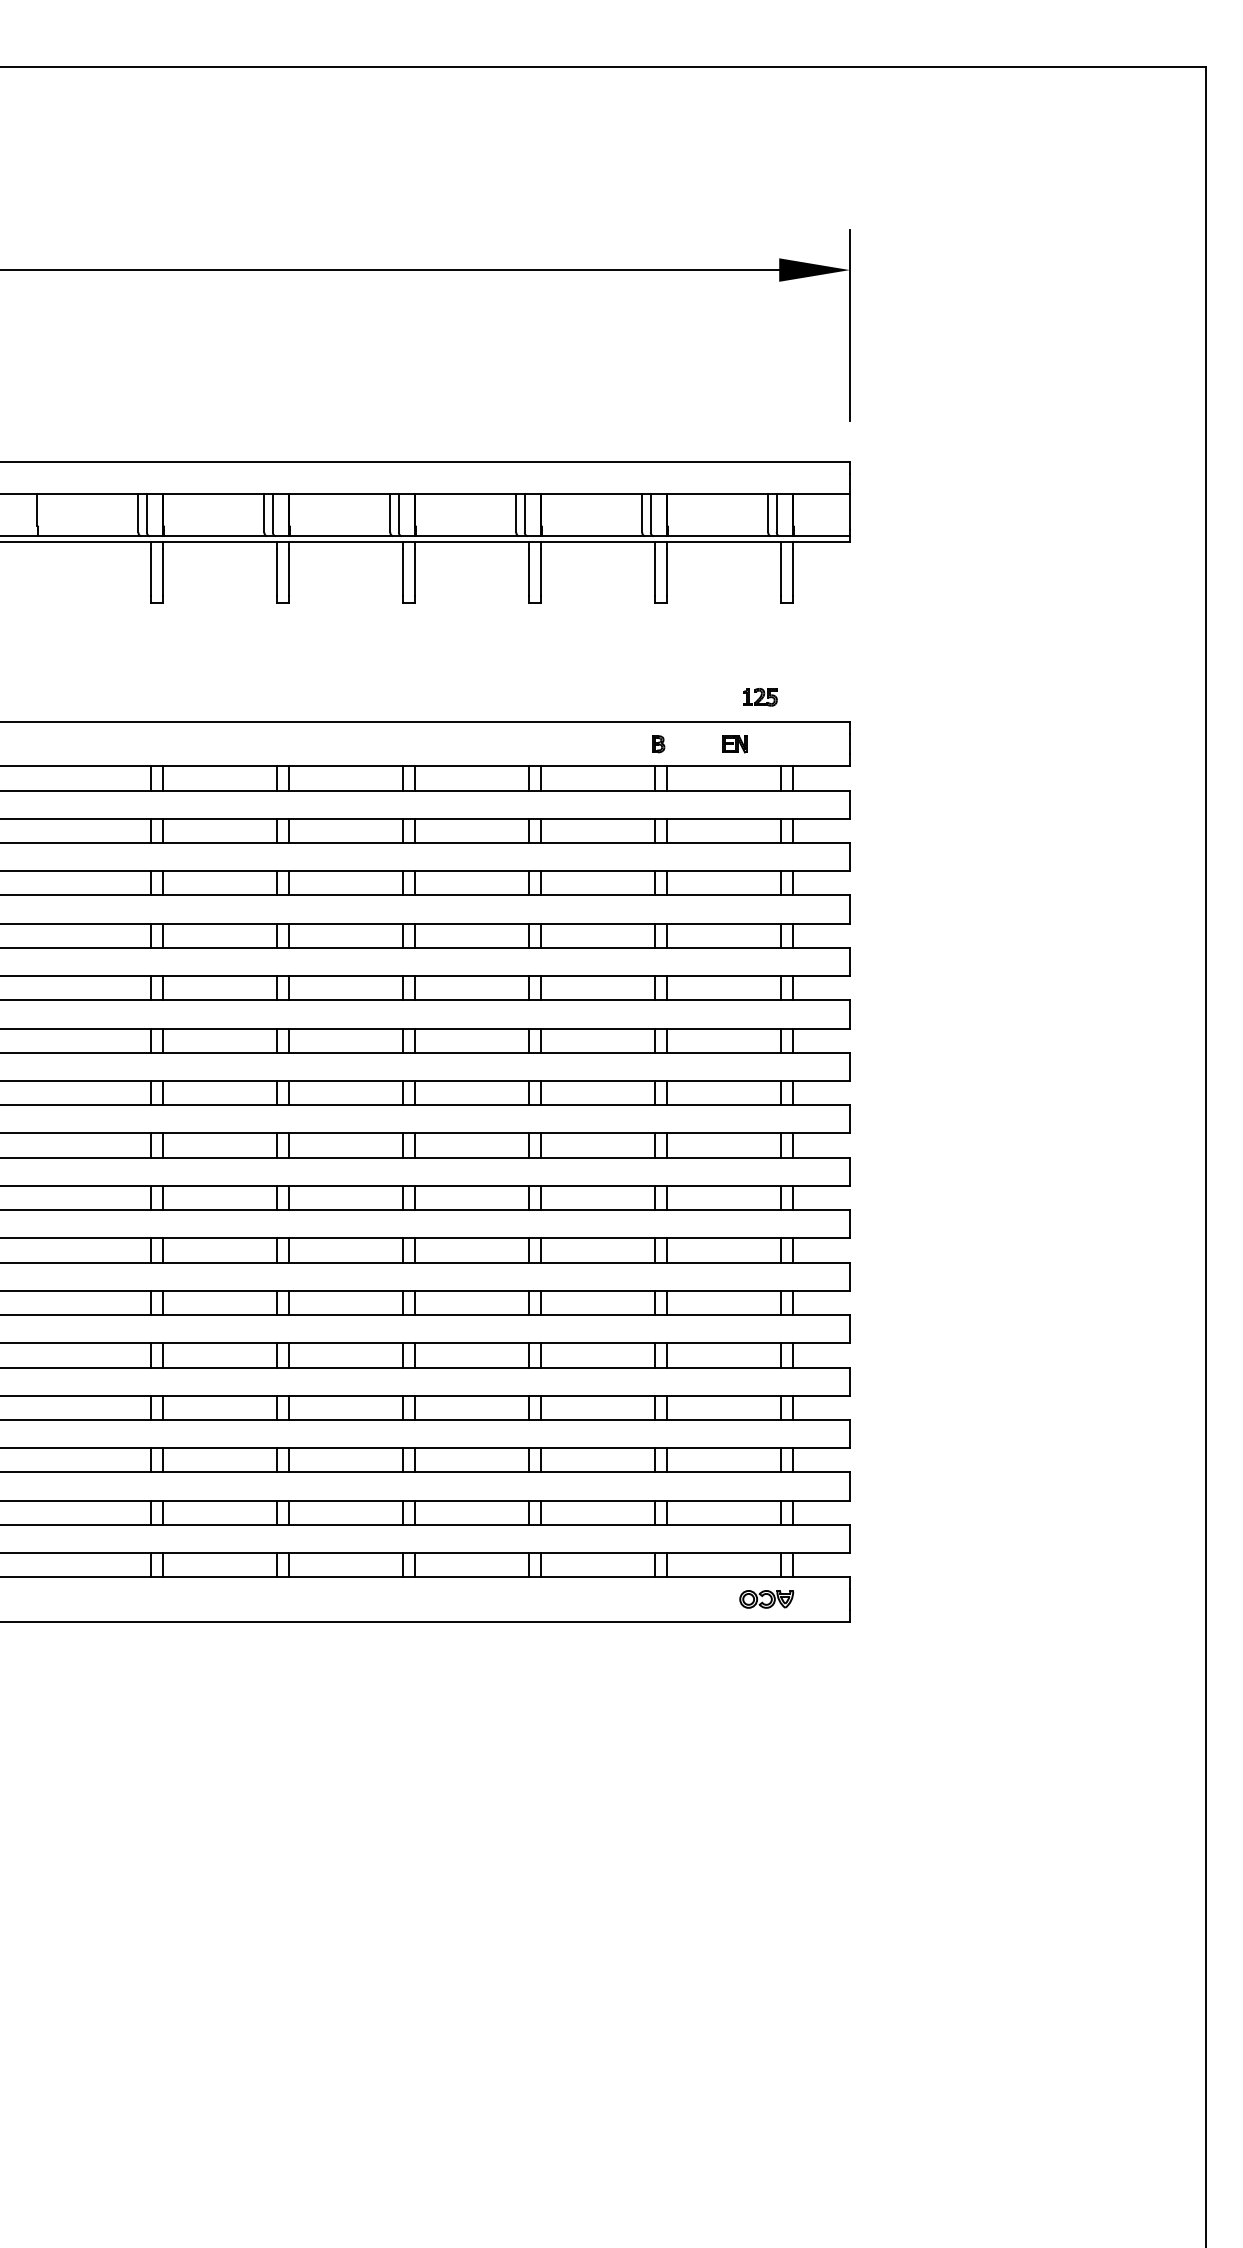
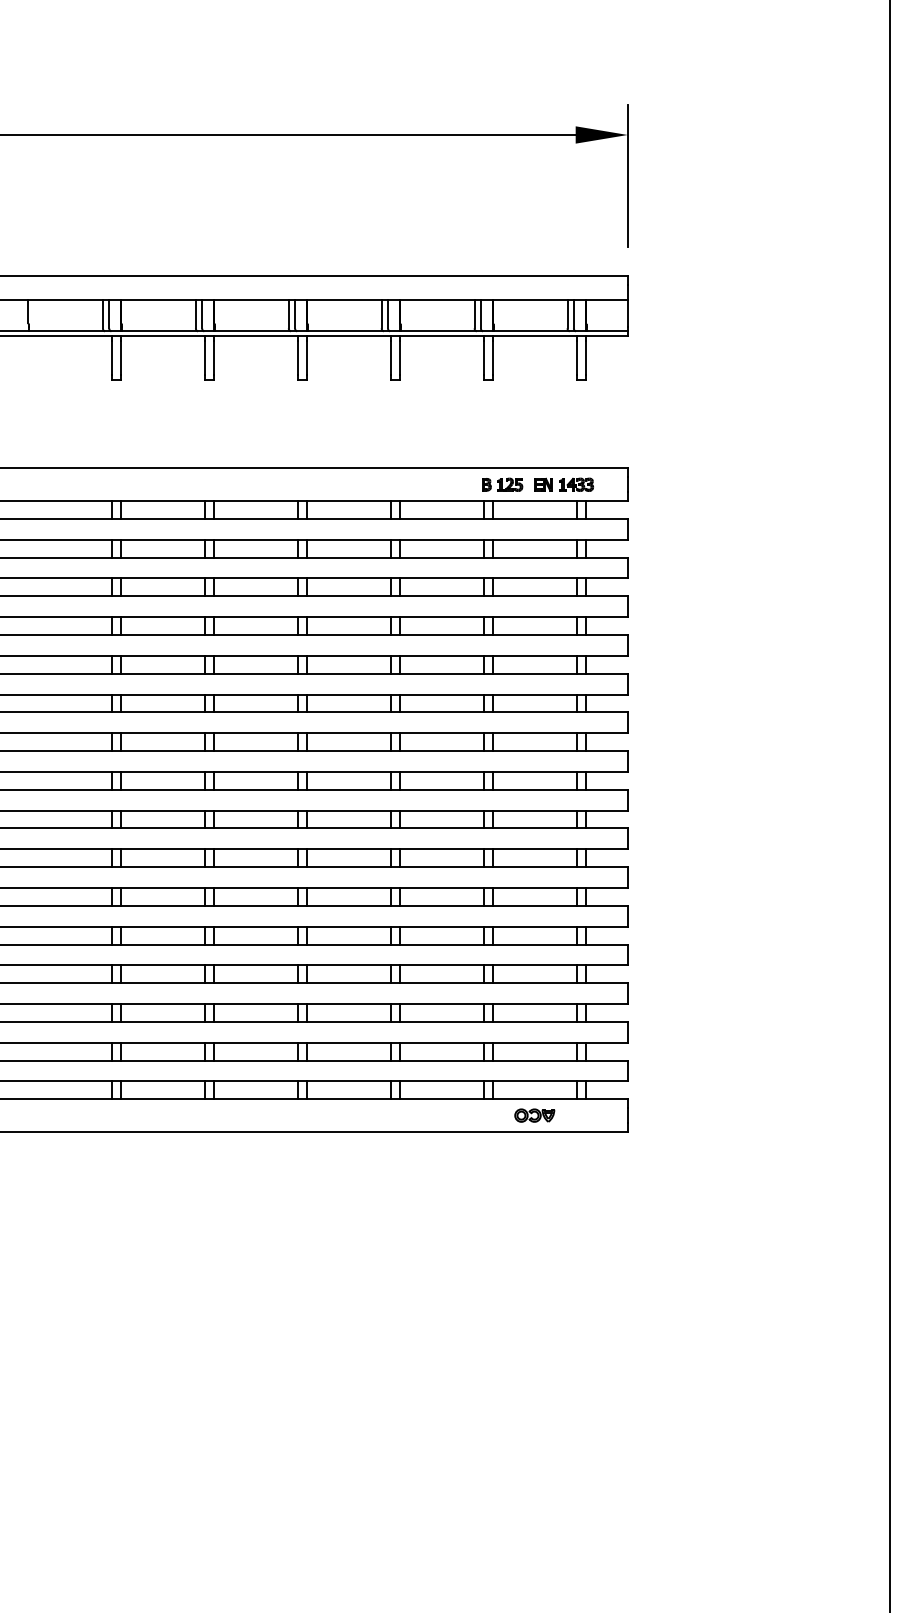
part: (760, 697) -> (510, 484), moved
part: (780, 744) -> (576, 484), added
part: (766, 1599) -> (534, 1115), moved

